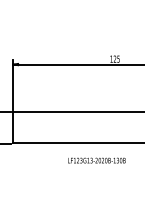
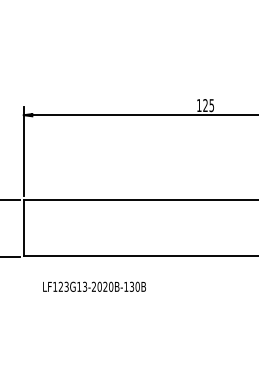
text: (96, 160) -> (93, 286), moved

